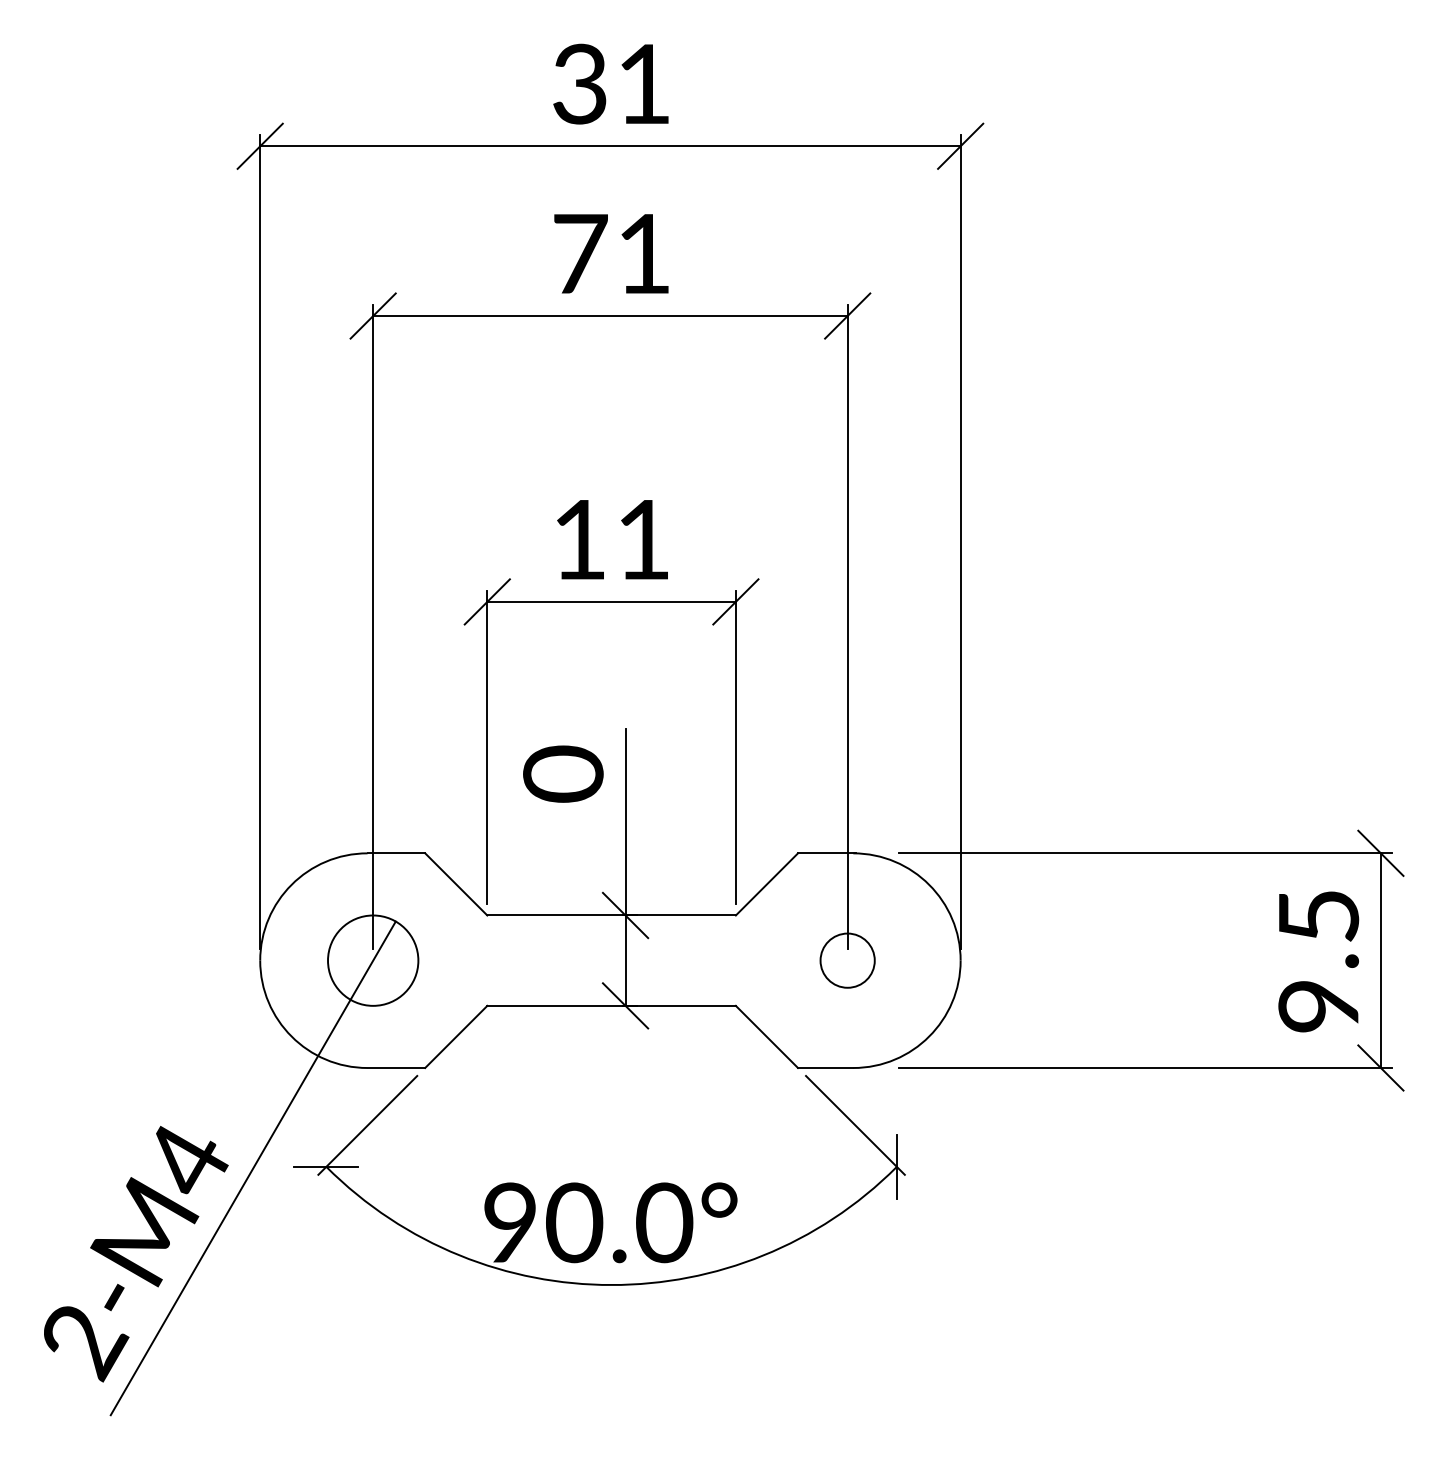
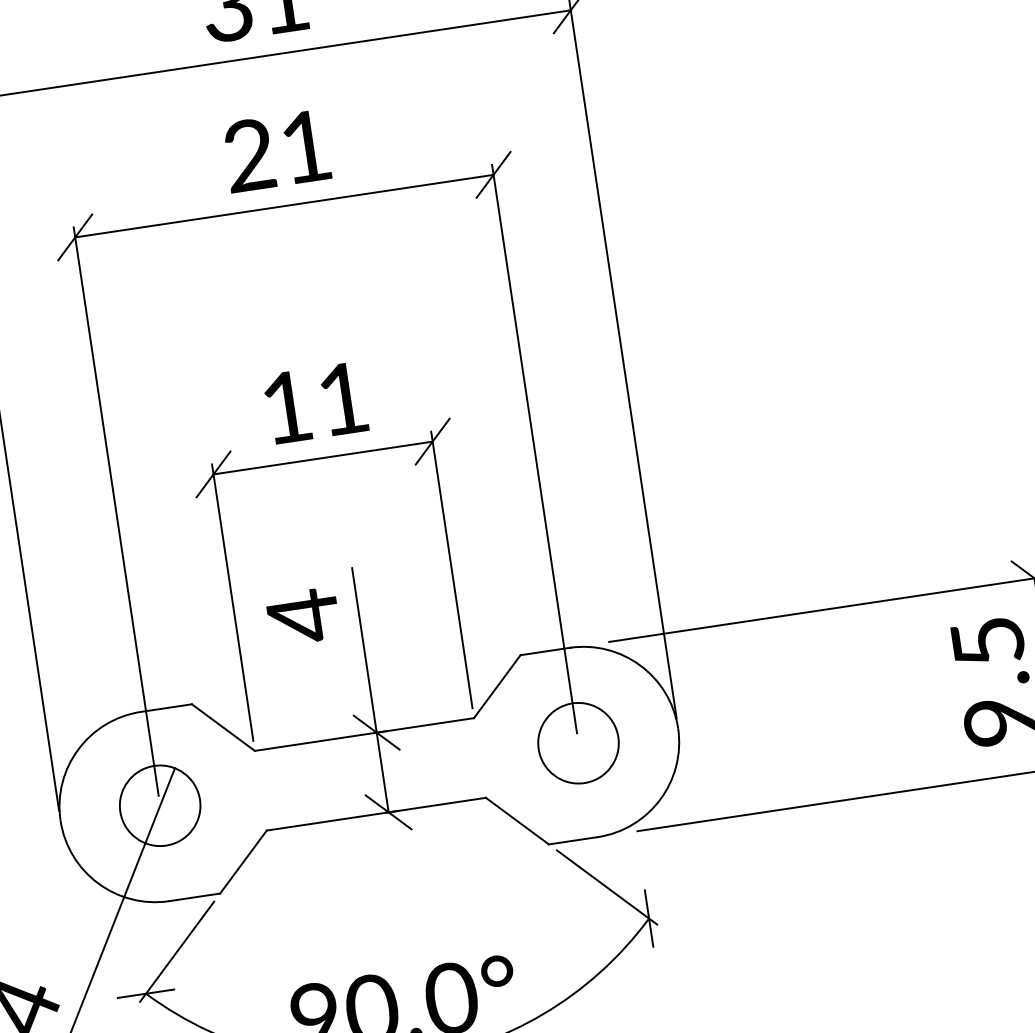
text: (580, 253) -> (249, 154), 71 -> 21
text: (563, 774) -> (303, 616), 0 -> 4
circle: (847, 960) -> (578, 743), size x1.67

